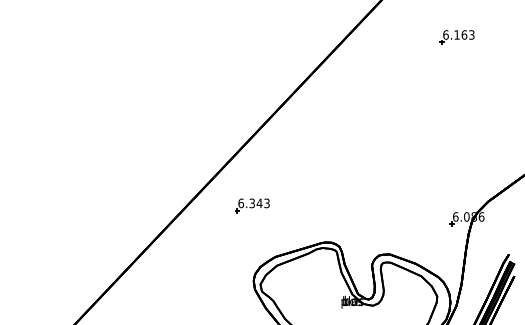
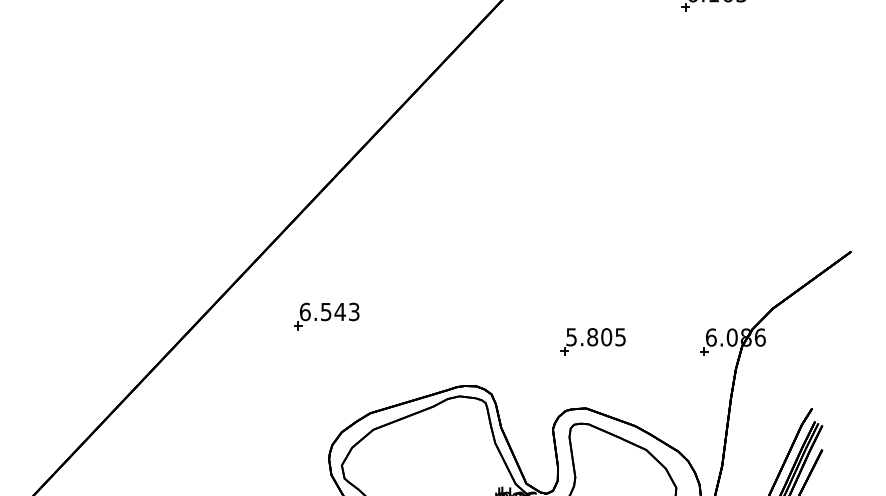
text: (251, 202) -> (324, 310), 6.343 -> 6.543
part: (392, 219) -> (591, 342), added

